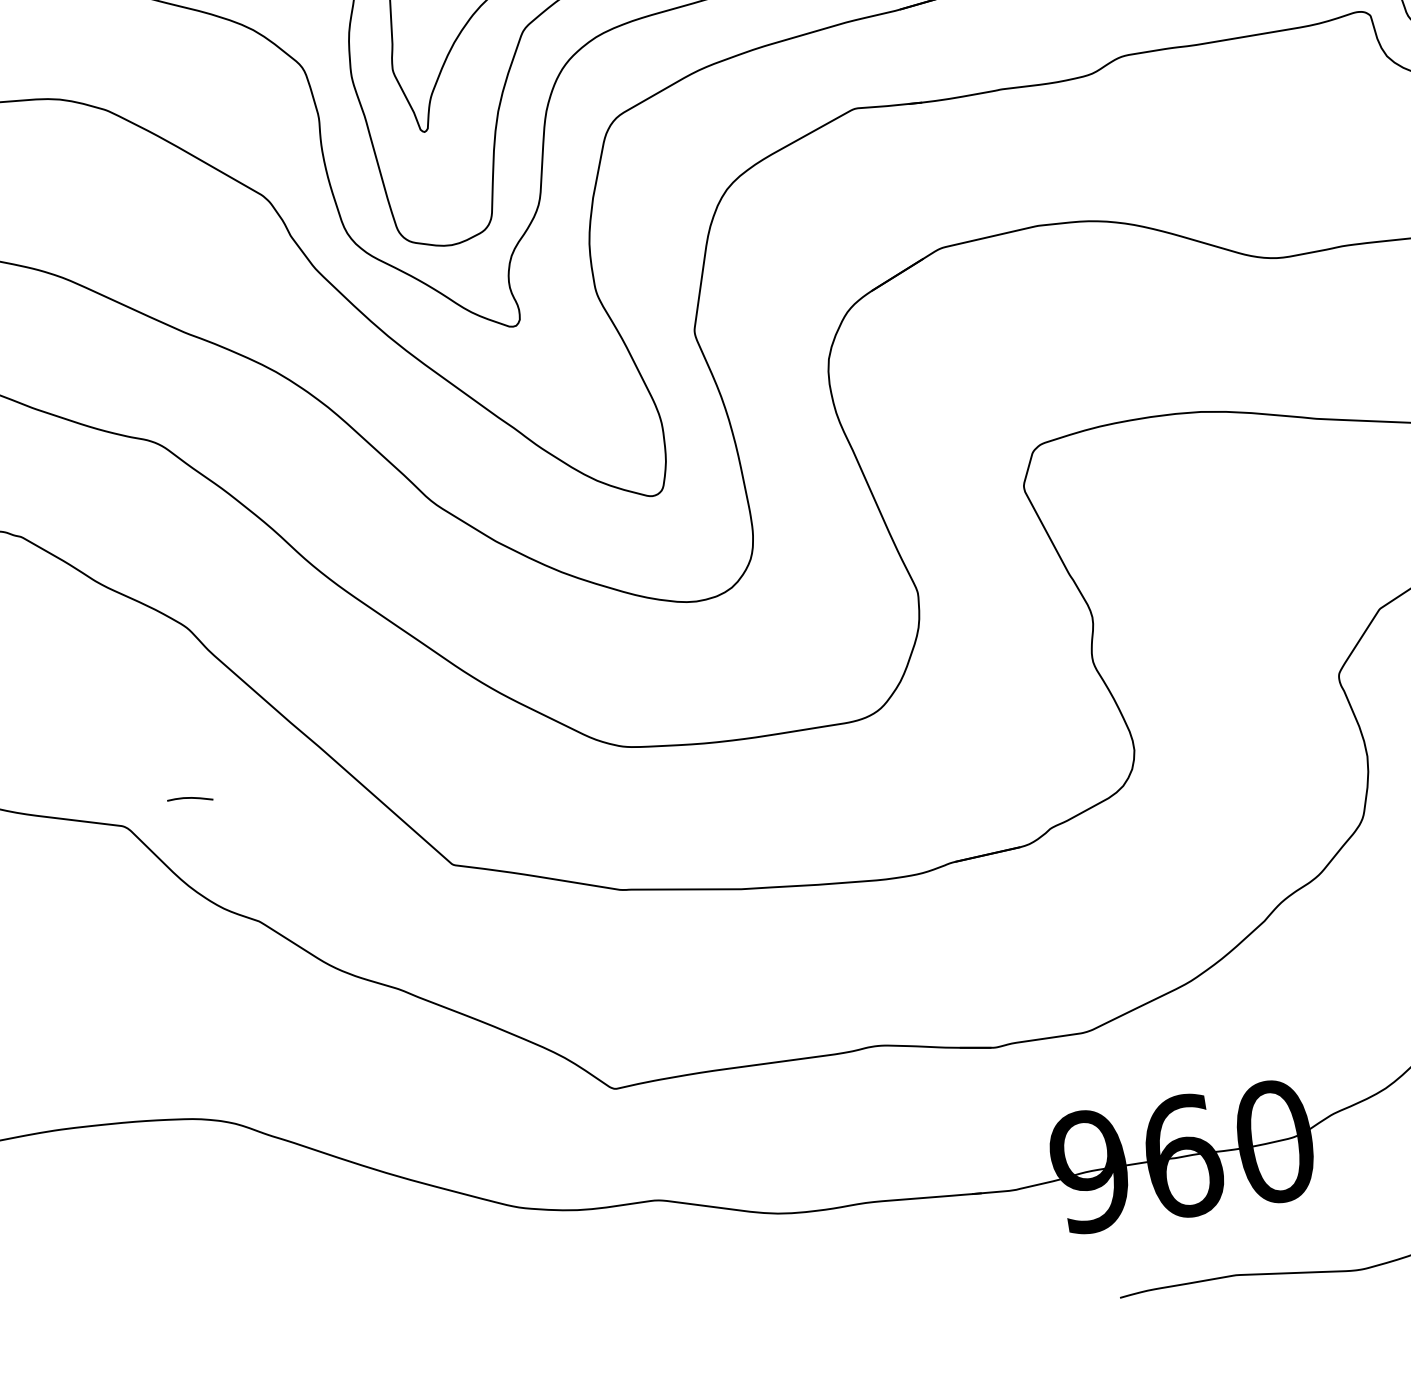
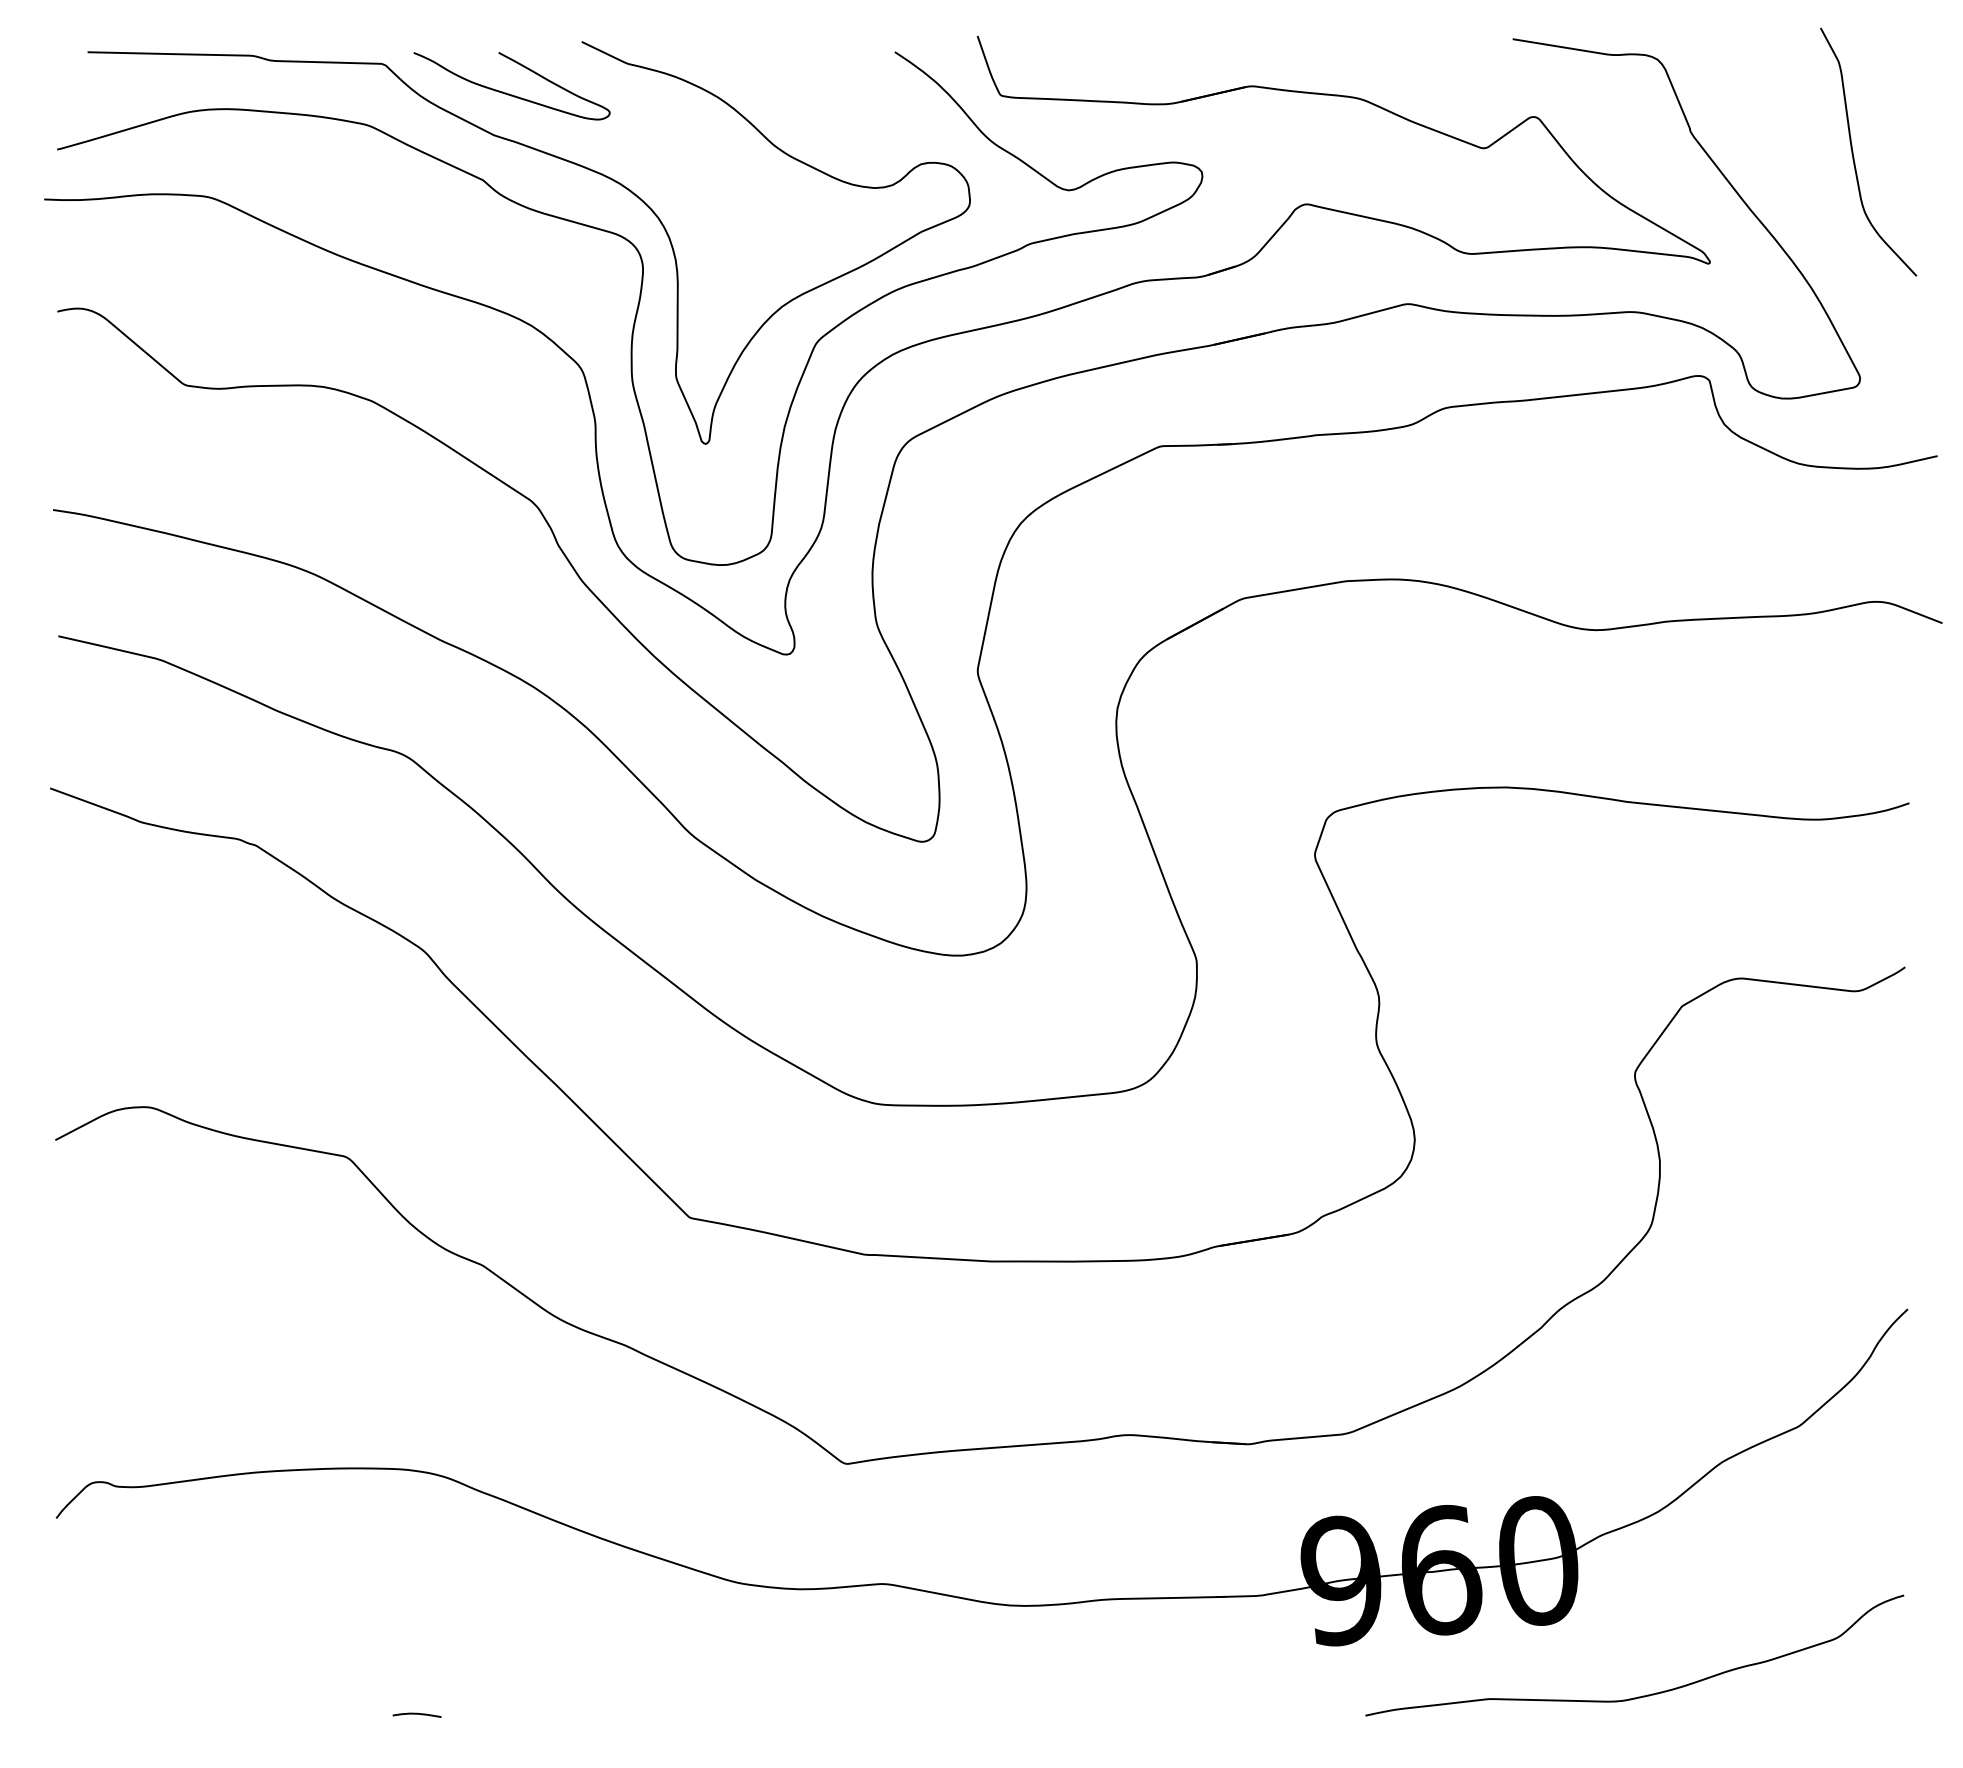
curve: (189, 798) -> (416, 1714), moved

